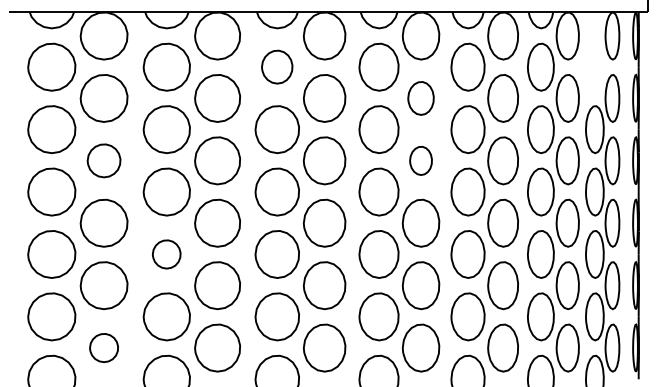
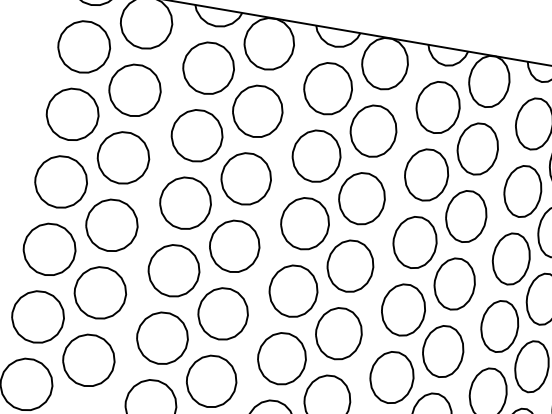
part: (276, 66) -> (327, 87), size x1.43
part: (420, 98) -> (477, 149), size x1.43
part: (103, 160) -> (122, 157), size x1.43
part: (420, 160) -> (465, 216), size x1.67
part: (166, 254) -> (173, 270), size x1.67
part: (103, 347) -> (88, 359), size x1.67

